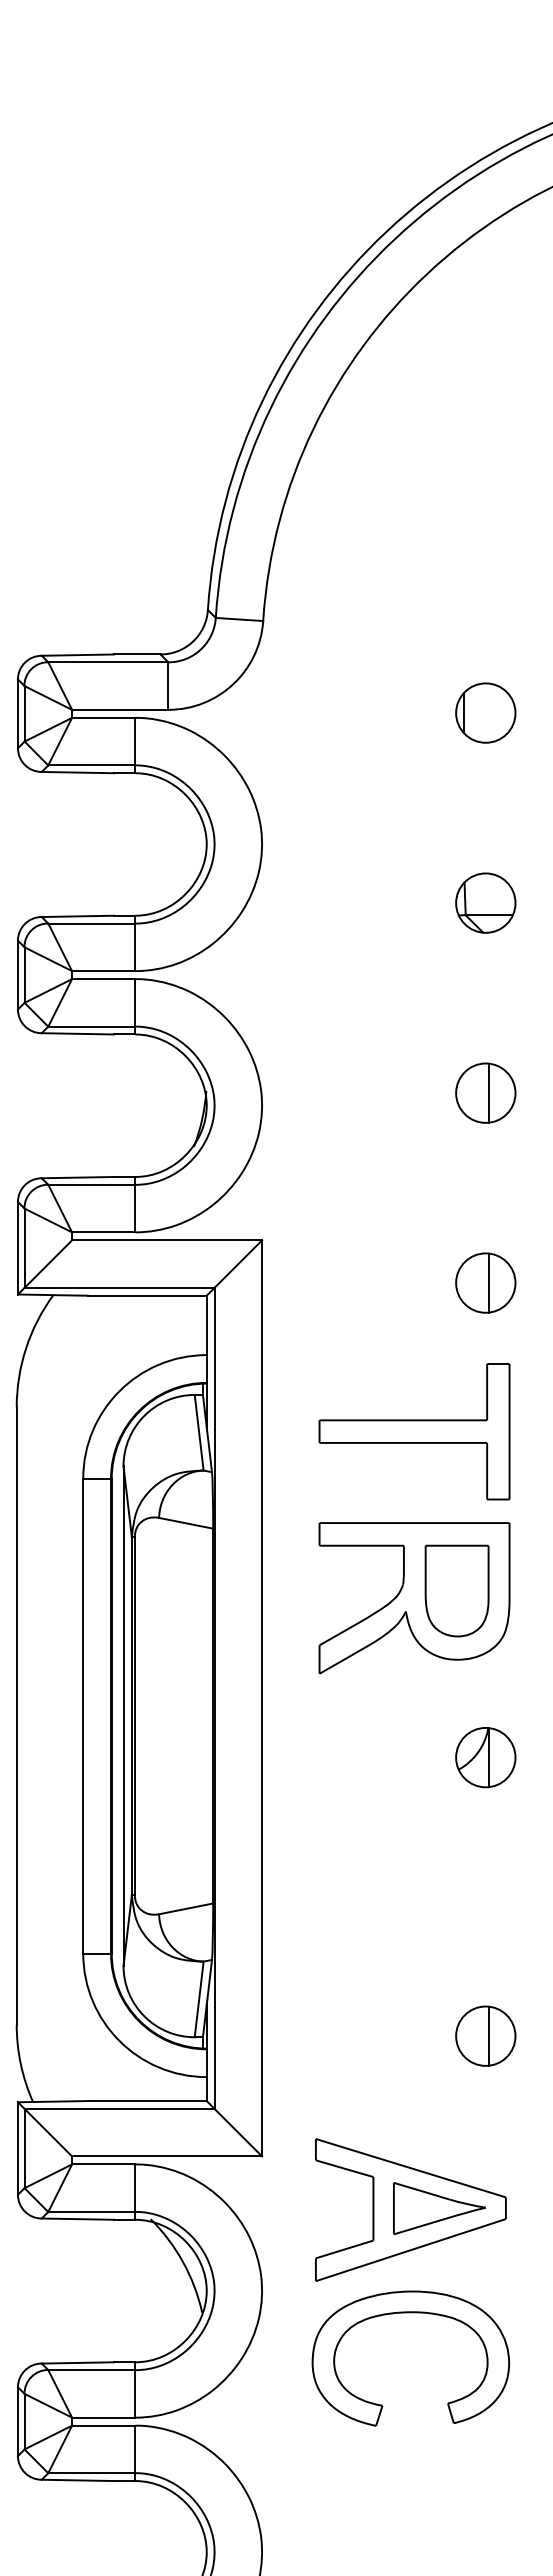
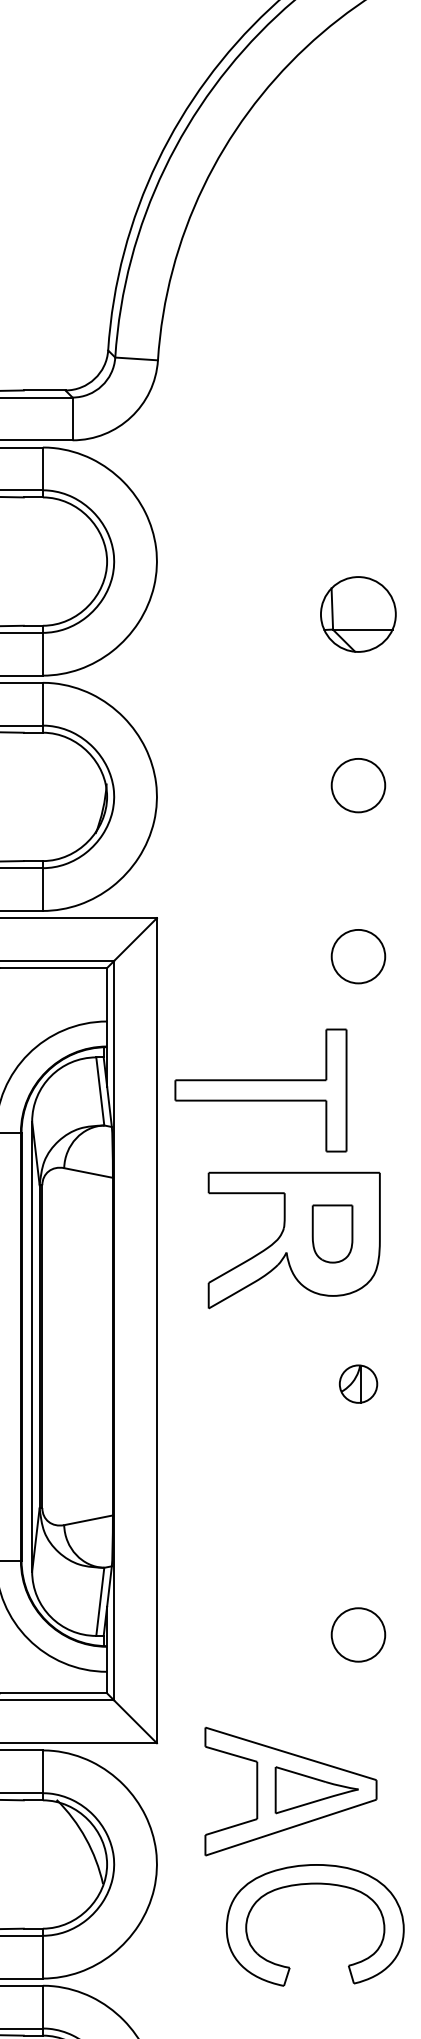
part: (485, 712) -> (358, 442), removed
part: (485, 902) -> (358, 613), size x1.4
line: (489, 1092) -> (361, 784), removed
line: (489, 1282) -> (361, 956), removed
part: (414, 1431) -> (260, 1090), moved
part: (456, 1590) -> (332, 1233), size x0.7
part: (485, 1757) -> (358, 1383), size x0.7
line: (489, 2035) -> (361, 1634), removed
part: (410, 2313) -> (314, 1884), moved

